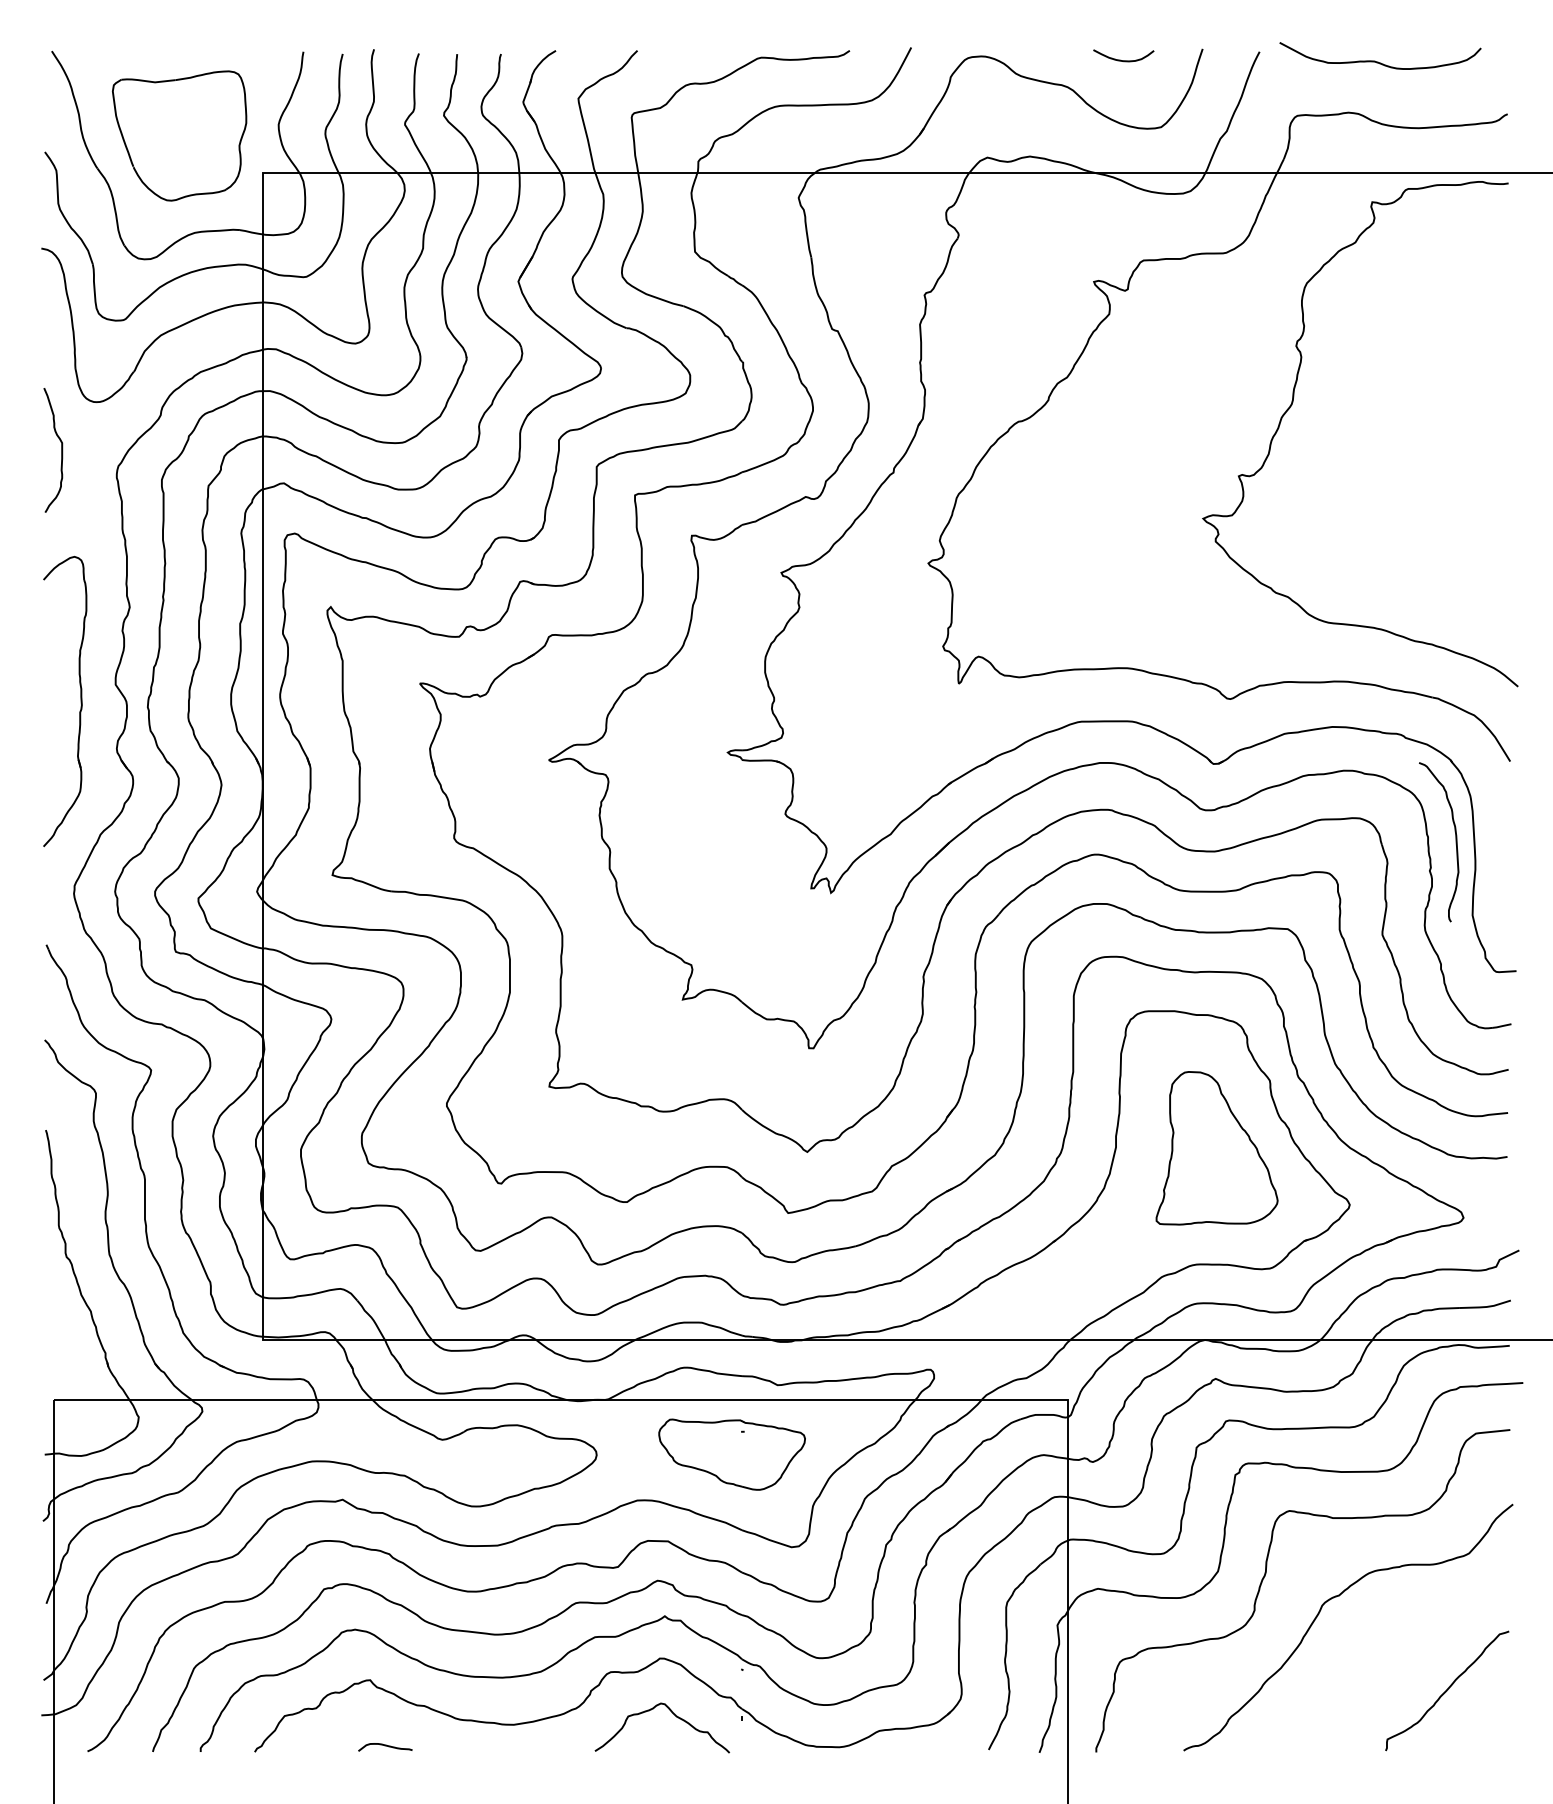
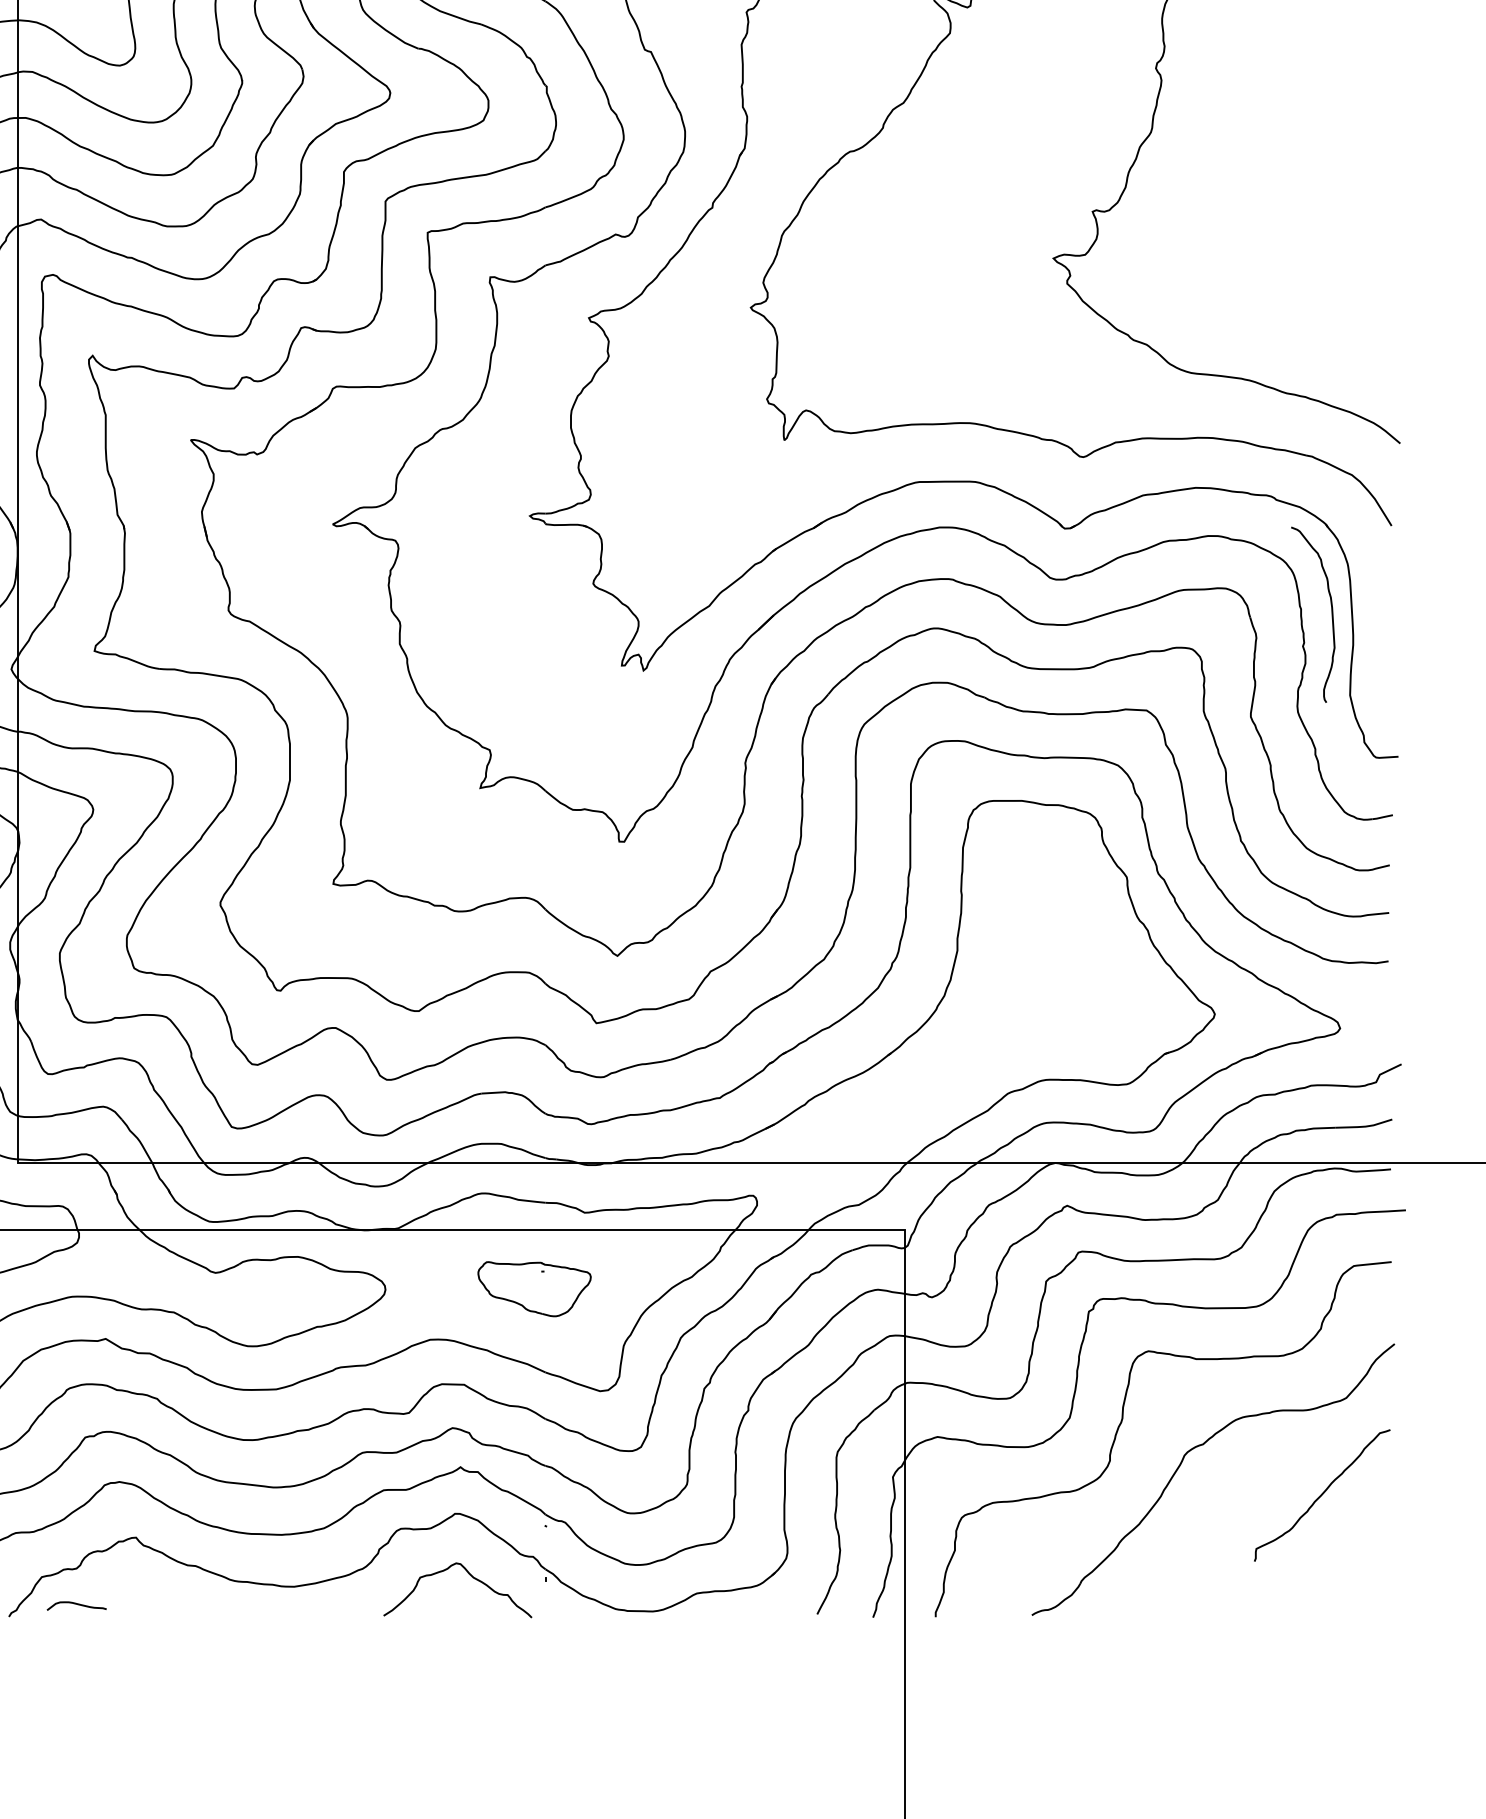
part: (1216, 1148) -> (1068, 952), removed
part: (731, 1454) -> (533, 1289), size x0.7
curve: (1447, 1690) -> (1322, 1495), moved
curve: (385, 1746) -> (76, 1605), moved

